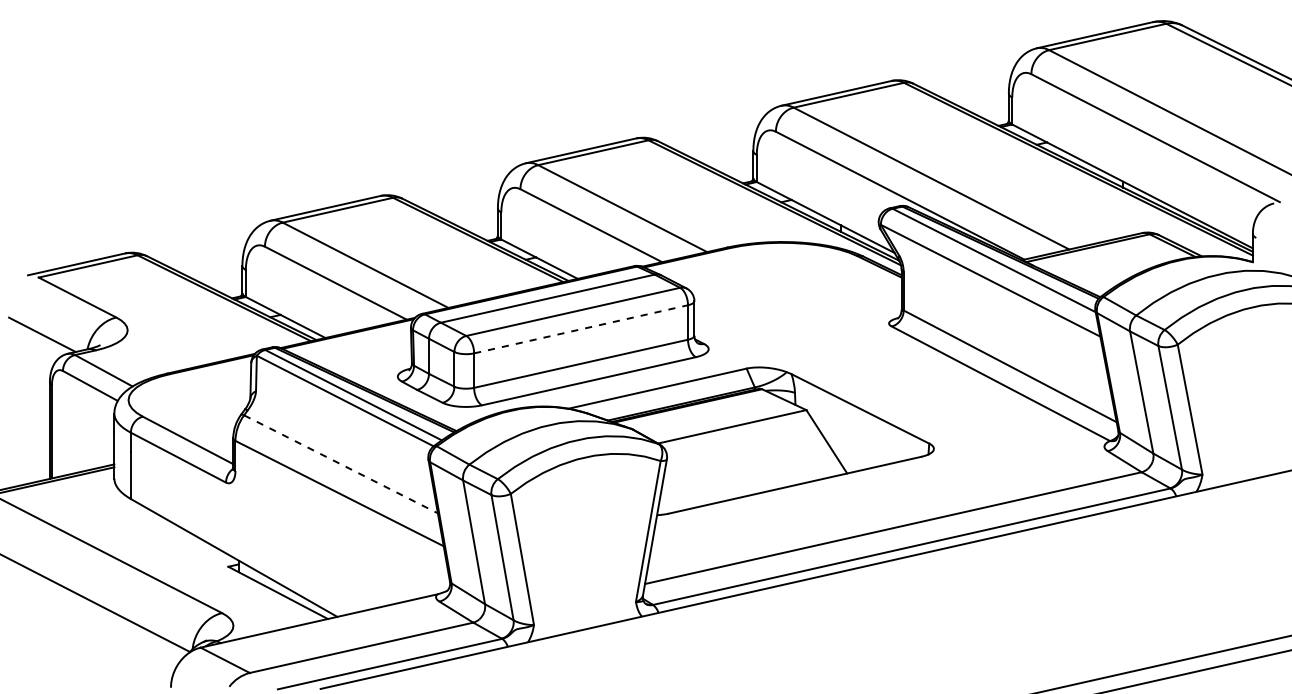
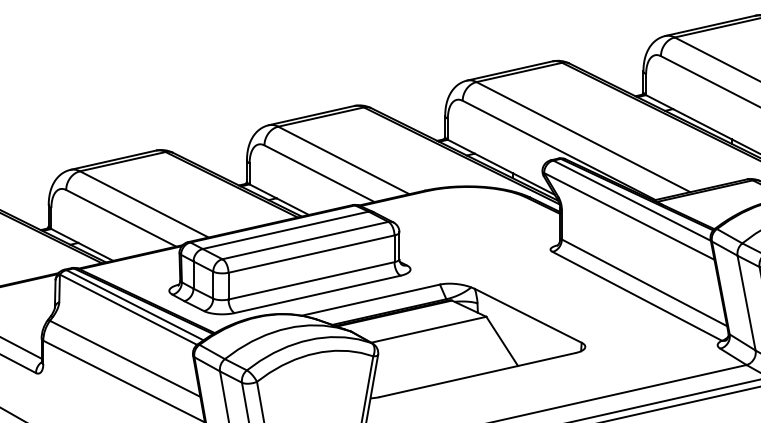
line: (581, 329) -> (311, 254), dashed -> solid
line: (341, 464) -> (125, 359), dashed -> solid

